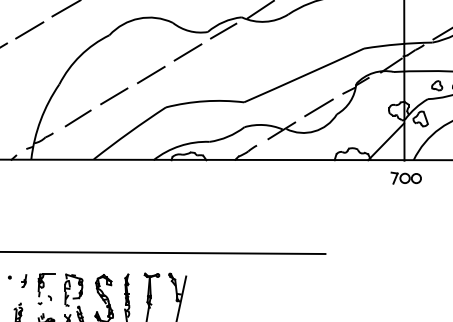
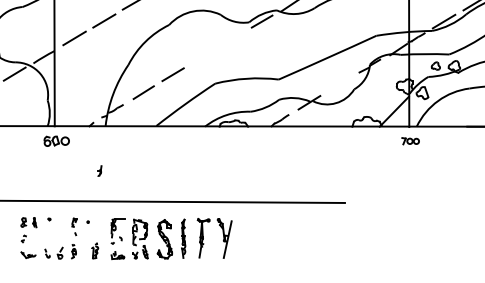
line: (188, 51) -> (233, 38), removed
line: (151, 74) -> (203, 56), removed
line: (318, 107) -> (339, 83), removed
part: (405, 177) -> (410, 140), size x0.7
part: (23, 280) -> (99, 170), moved

